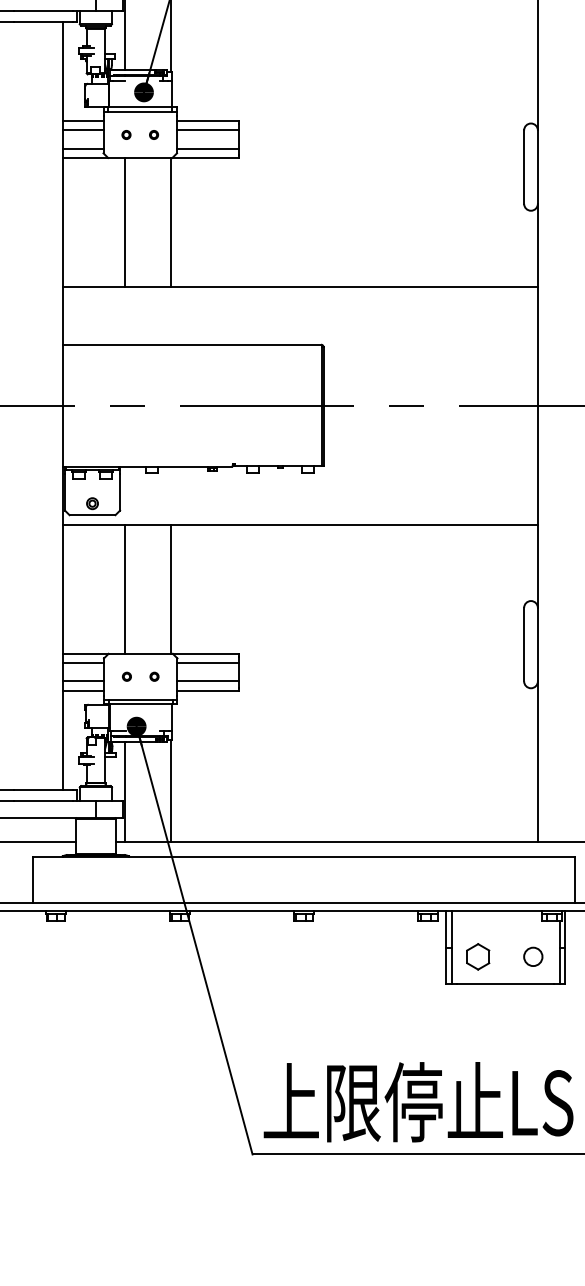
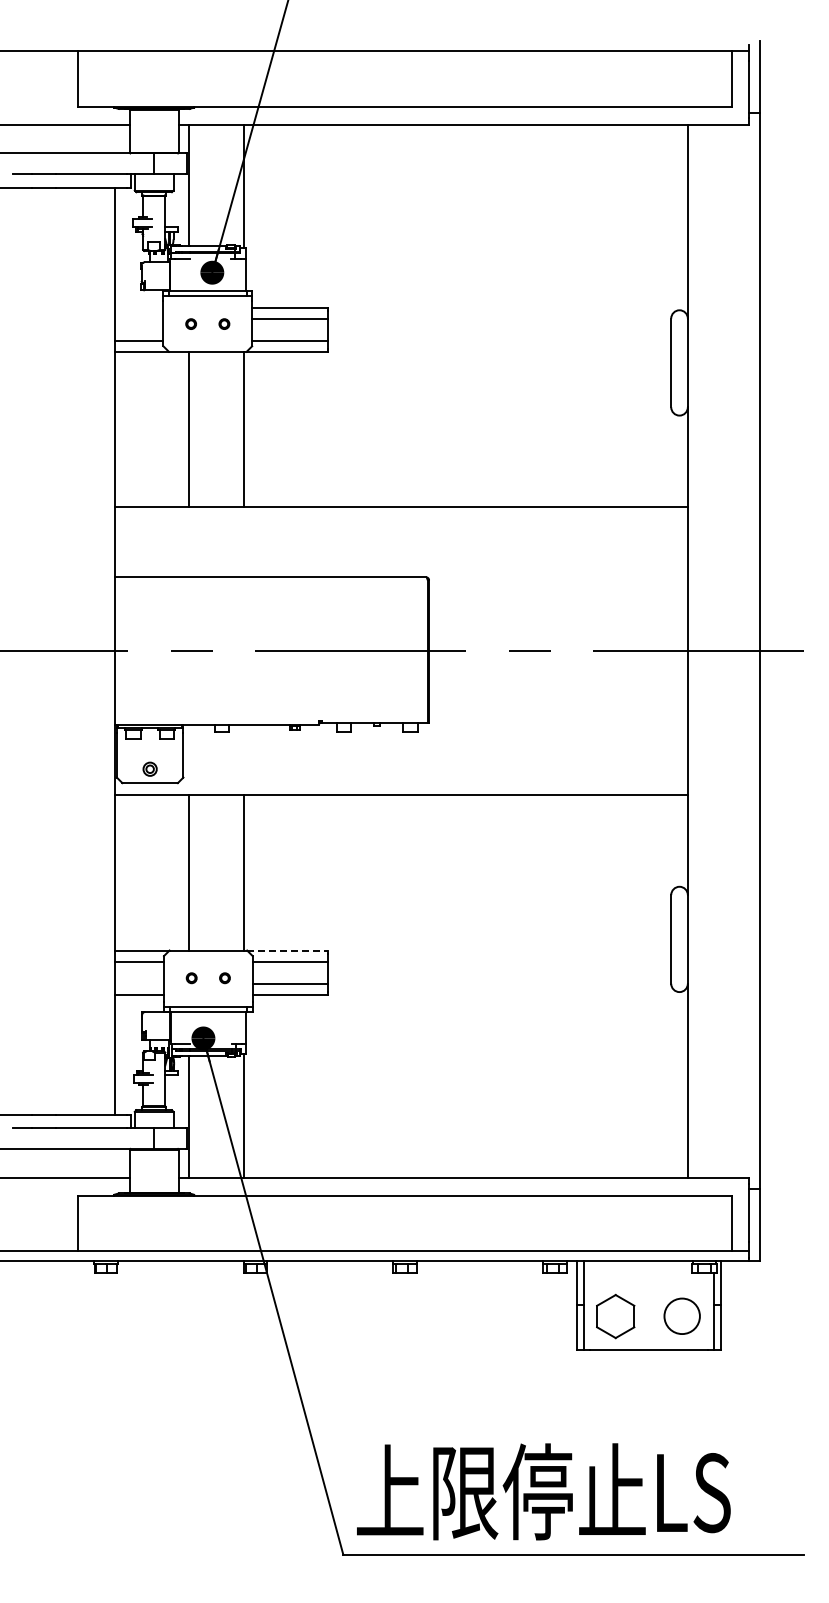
line: (83, 121) -> (139, 307), removed
line: (83, 130) -> (139, 318), removed
line: (206, 653) -> (287, 950), solid -> dashed
line: (83, 681) -> (139, 983), removed
part: (477, 956) -> (615, 1315), size x1.4
circle: (533, 956) -> (682, 1316), size x1.6

